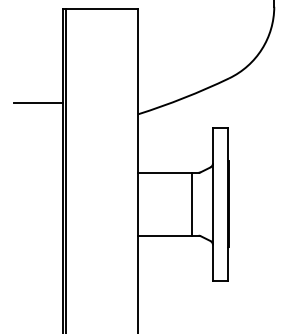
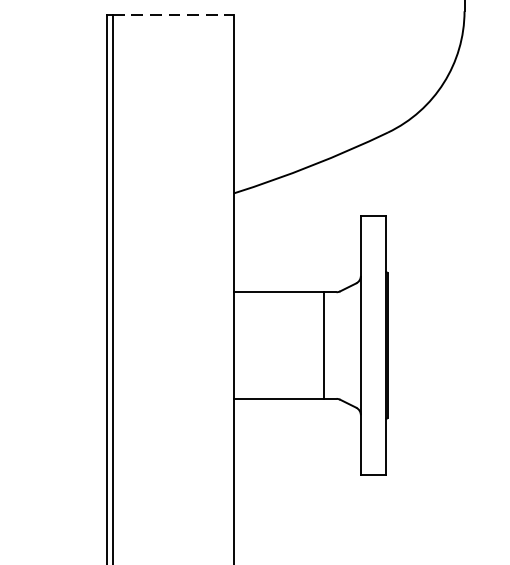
line: (102, 8) -> (173, 14), solid -> dashed
line: (38, 103) -> (65, 174), removed

